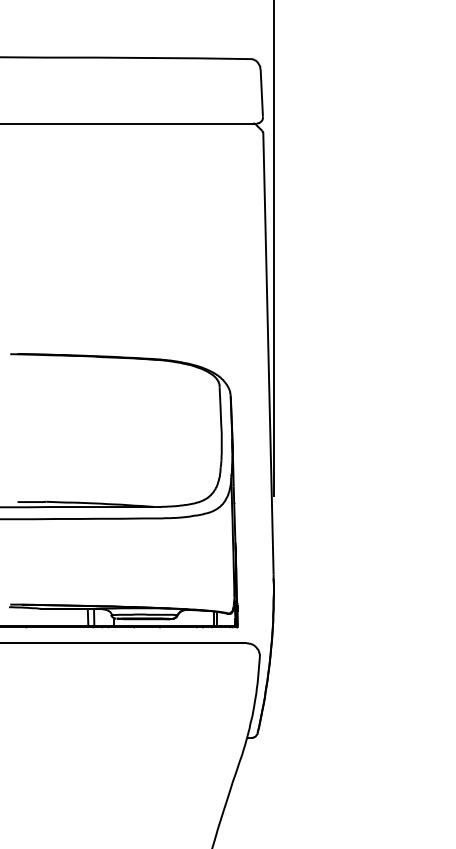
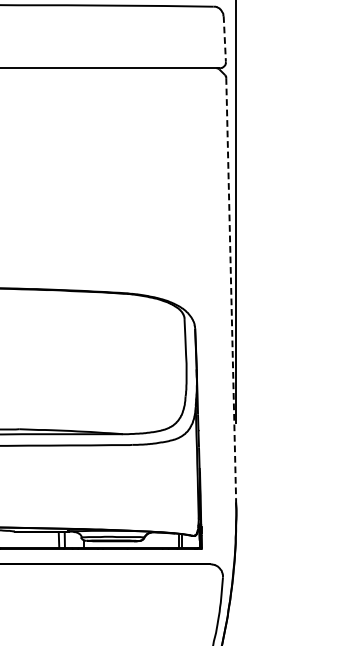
line: (261, 92) -> (224, 38), solid -> dashed
line: (268, 354) -> (231, 288), solid -> dashed

